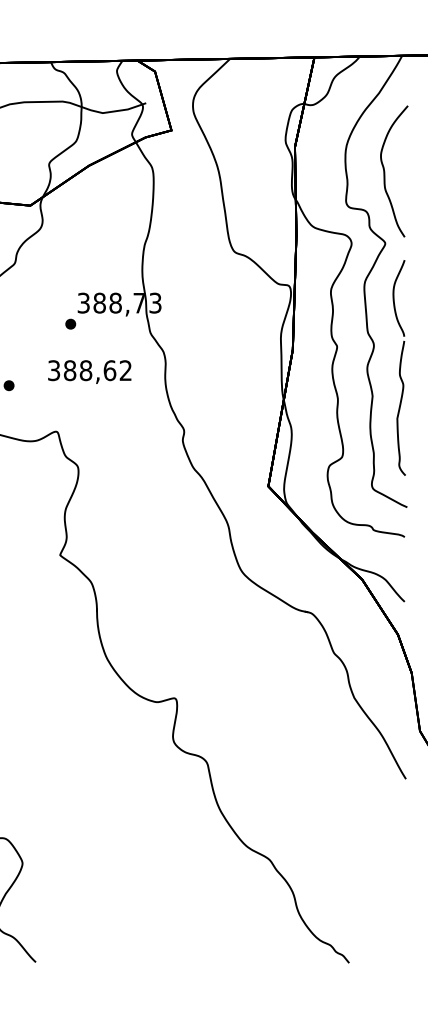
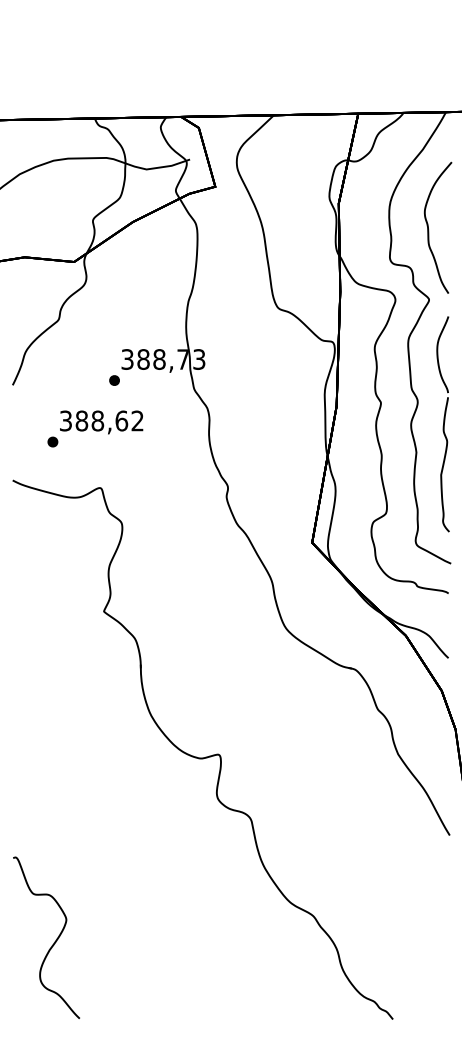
text: (89, 372) -> (101, 422), moved

